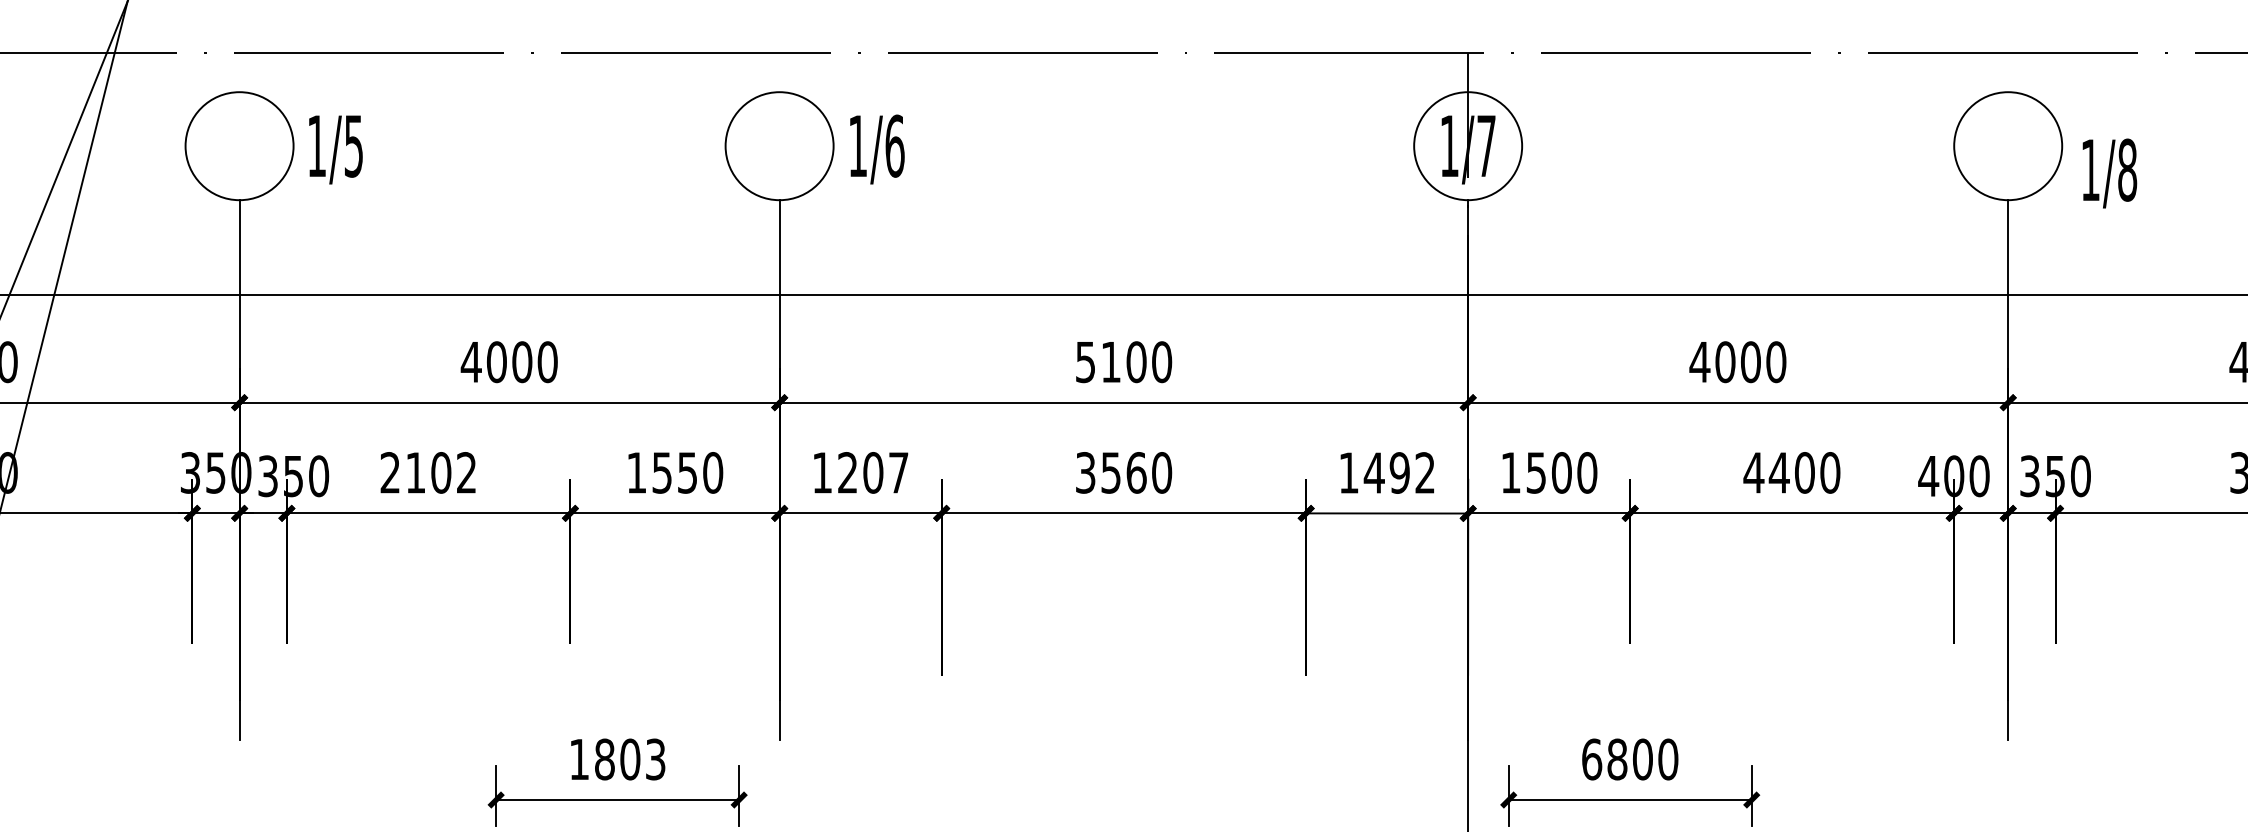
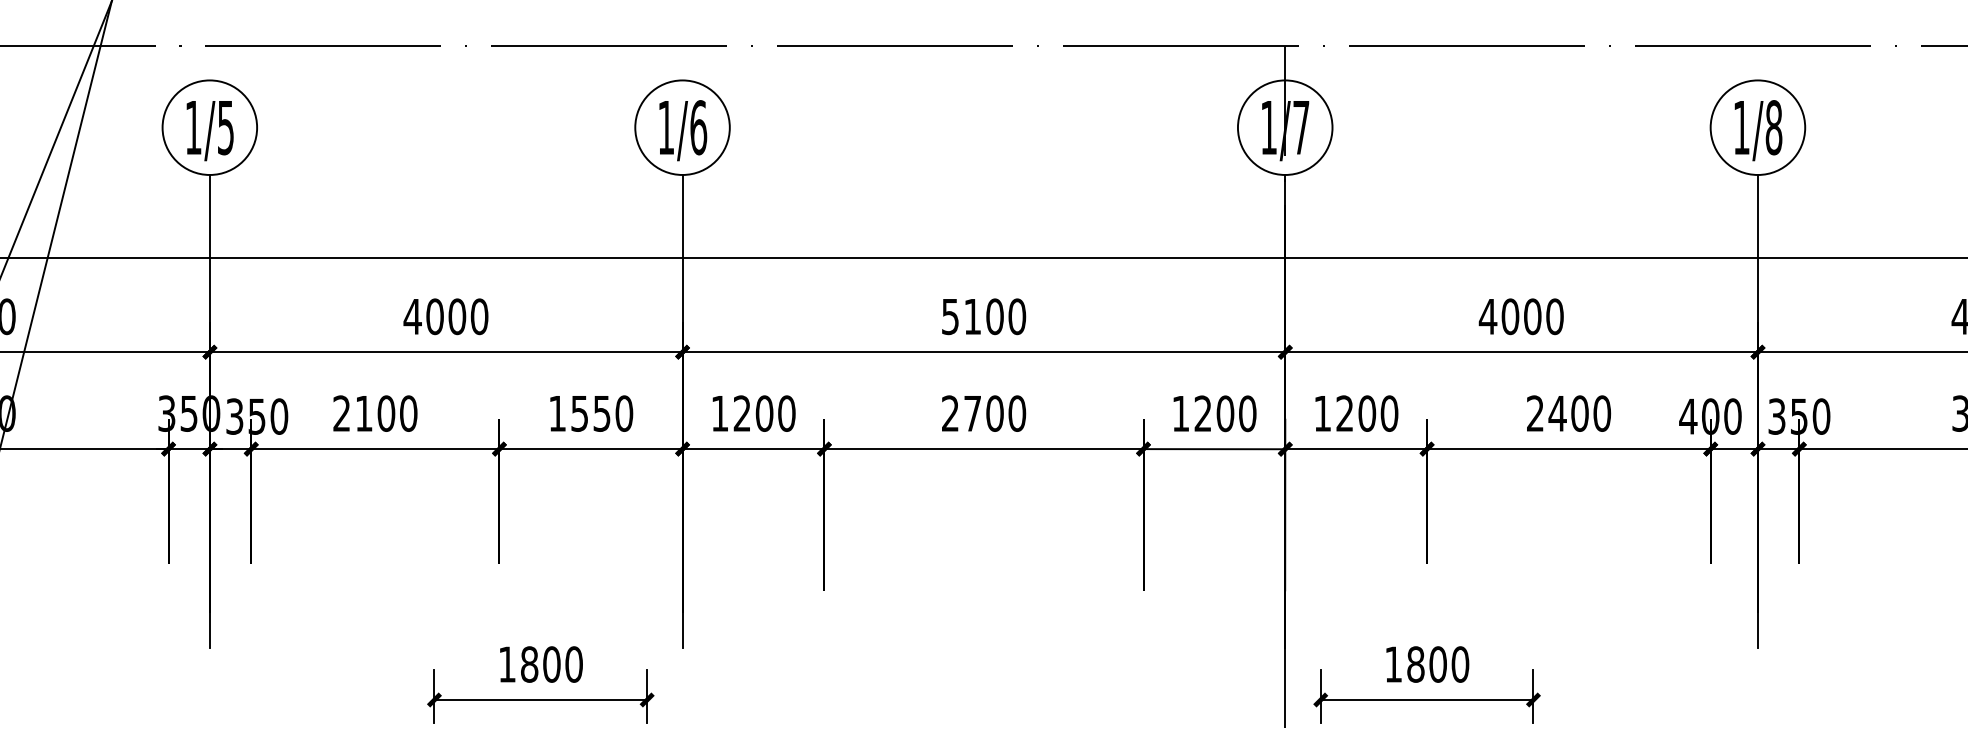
text: (335, 149) -> (209, 130), moved
text: (877, 149) -> (683, 130), moved
text: (2109, 173) -> (1758, 130), moved
text: (466, 472) -> (408, 413), 2102 -> 2100
text: (898, 472) -> (786, 413), 1207 -> 1200
text: (1111, 472) -> (973, 413), 3560 -> 2700
text: (1399, 472) -> (1225, 413), 1492 -> 1200
text: (1535, 472) -> (1344, 413), 1500 -> 1200
text: (1753, 472) -> (1535, 413), 4400 -> 2400
text: (655, 759) -> (573, 664), 1803 -> 1800
text: (1592, 759) -> (1394, 664), 6800 -> 1800

